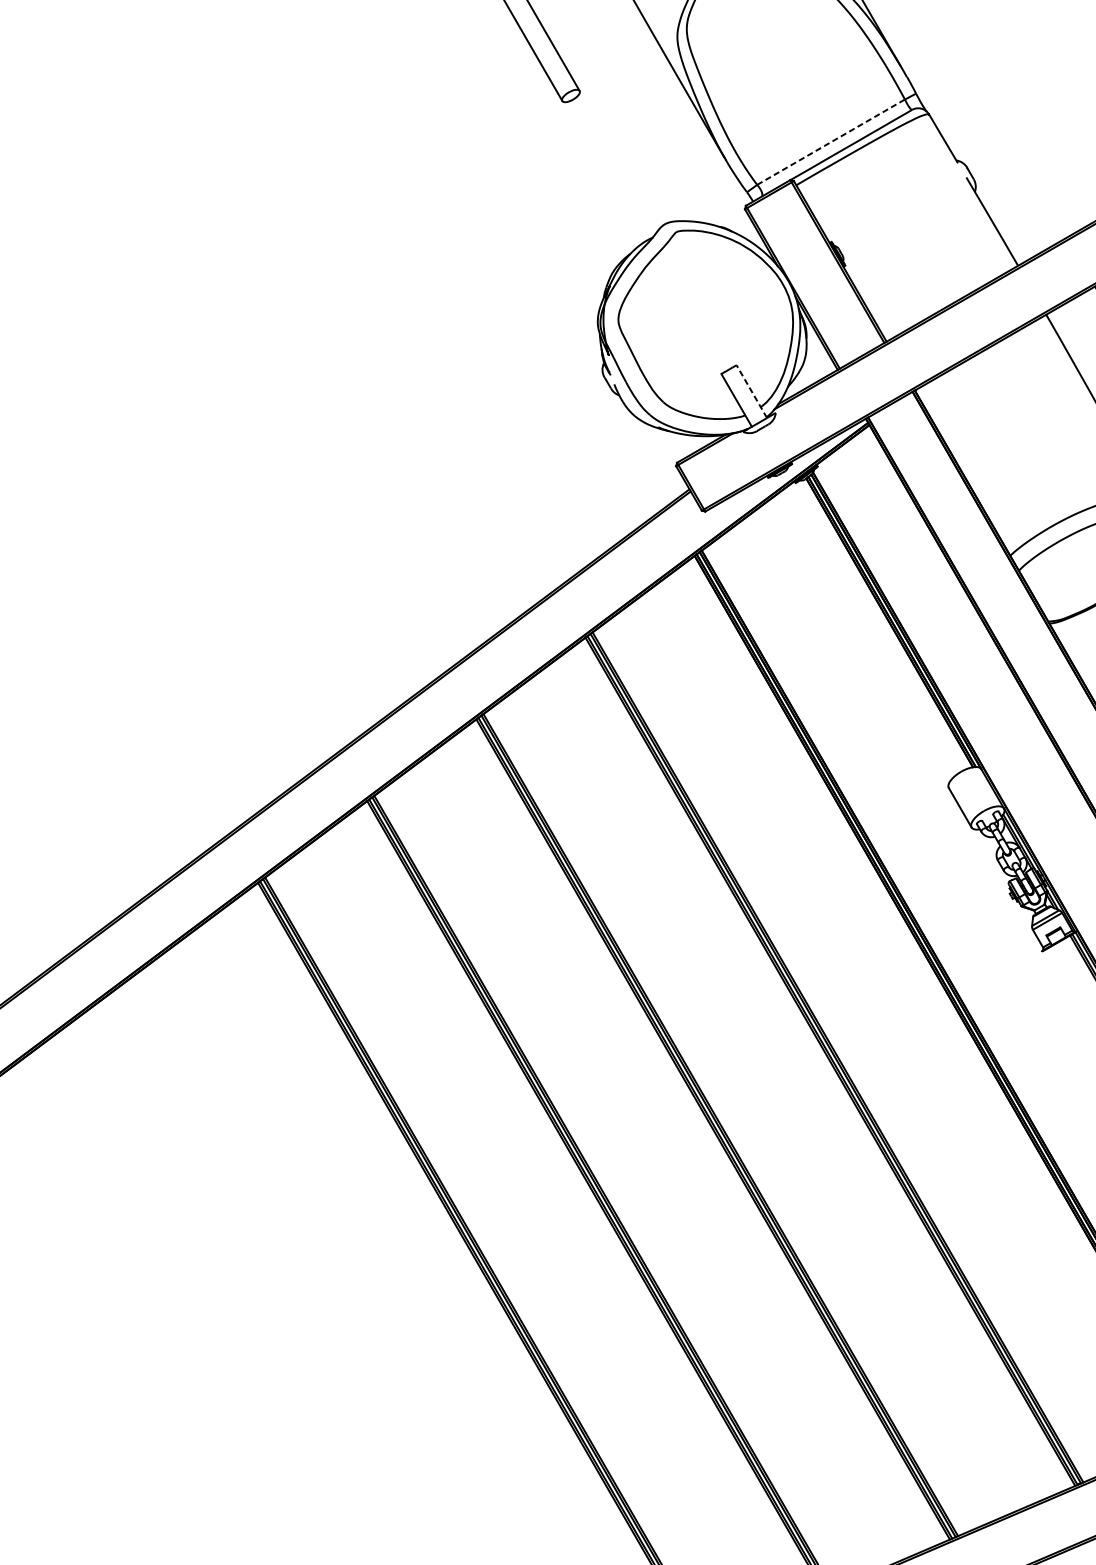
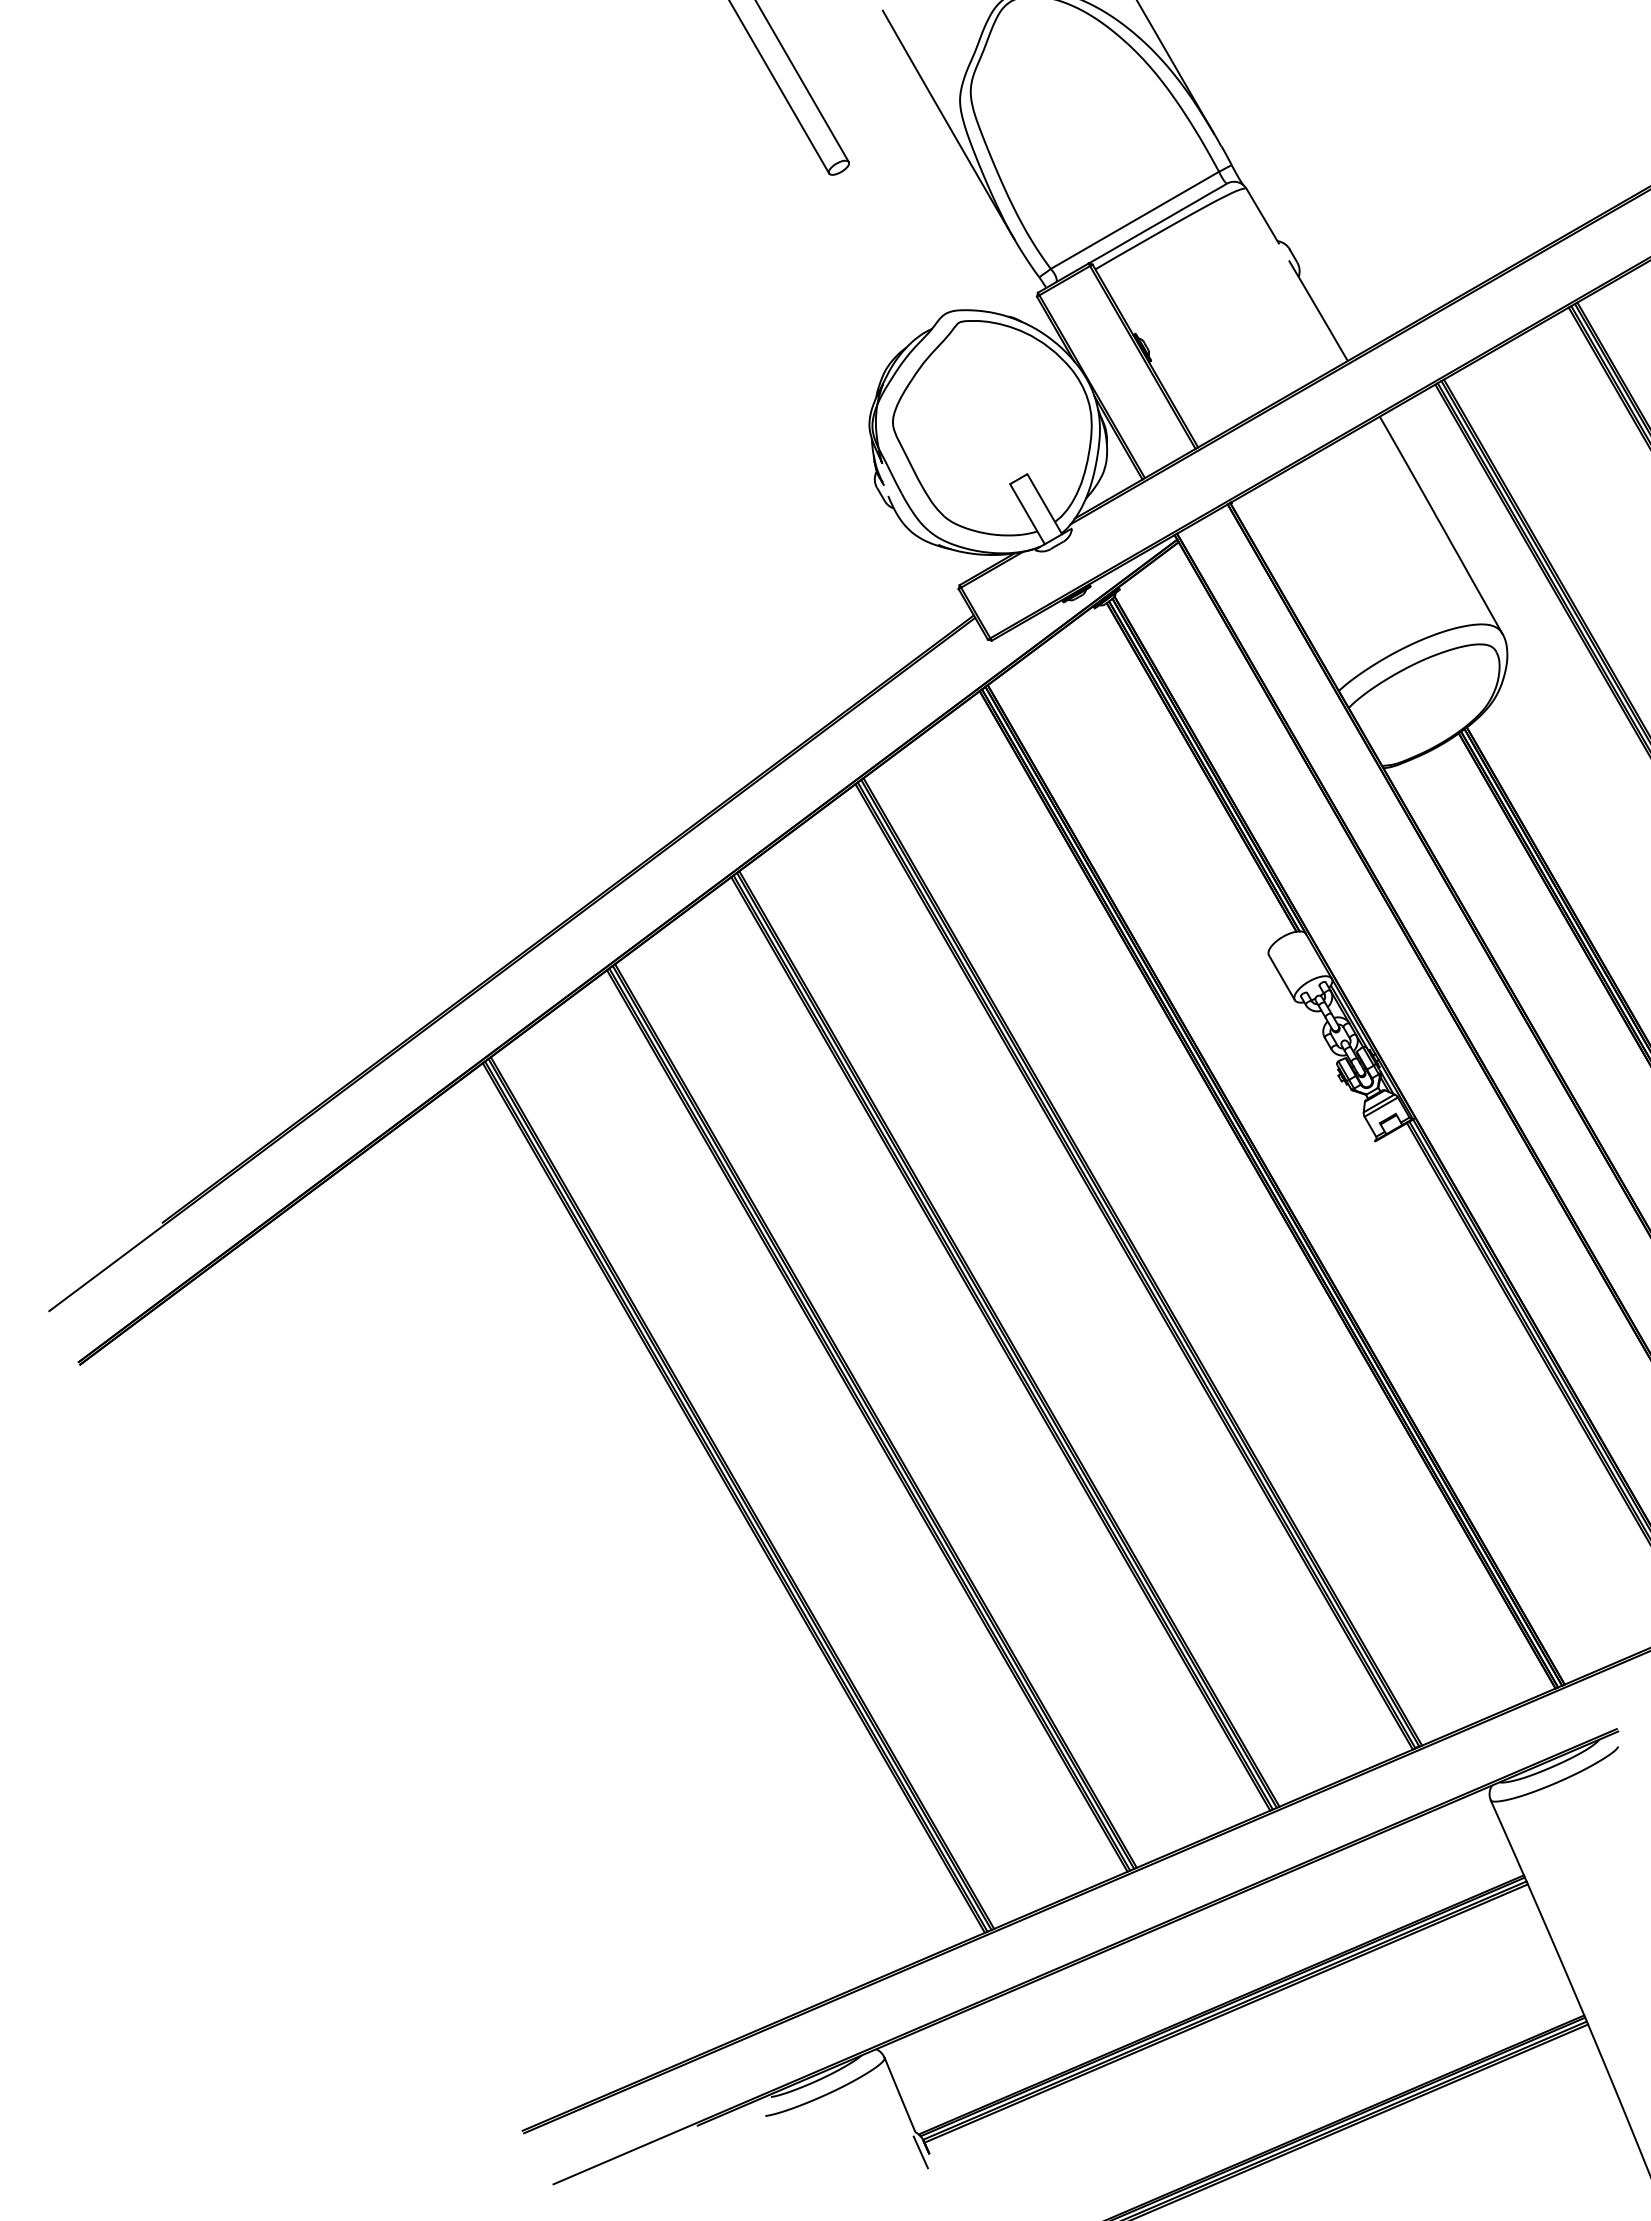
line: (831, 142) -> (1135, 220), dashed -> solid
line: (751, 391) -> (1044, 504), dashed -> solid

